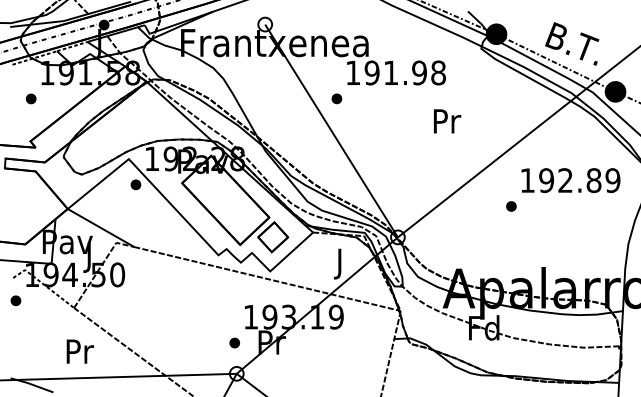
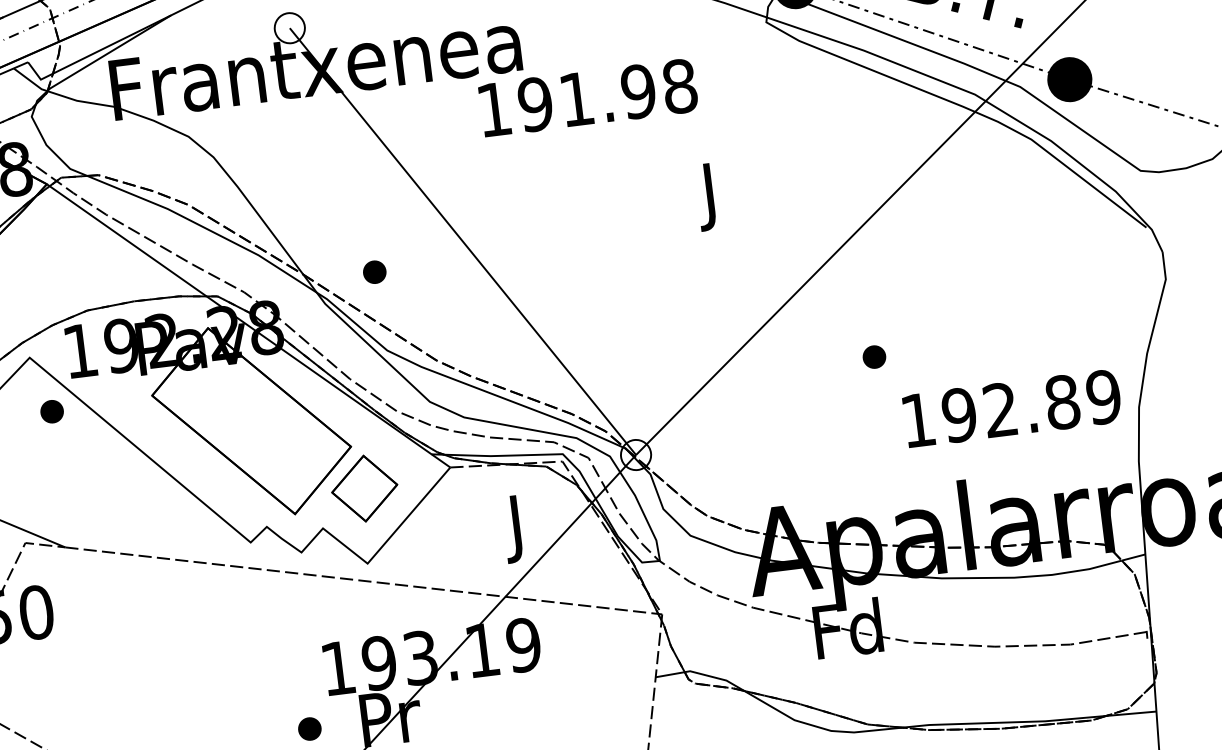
part: (336, 98) -> (373, 271), moved
text: (447, 124) -> (713, 196), Pr -> J
text: (570, 180) -> (1011, 408), moved

